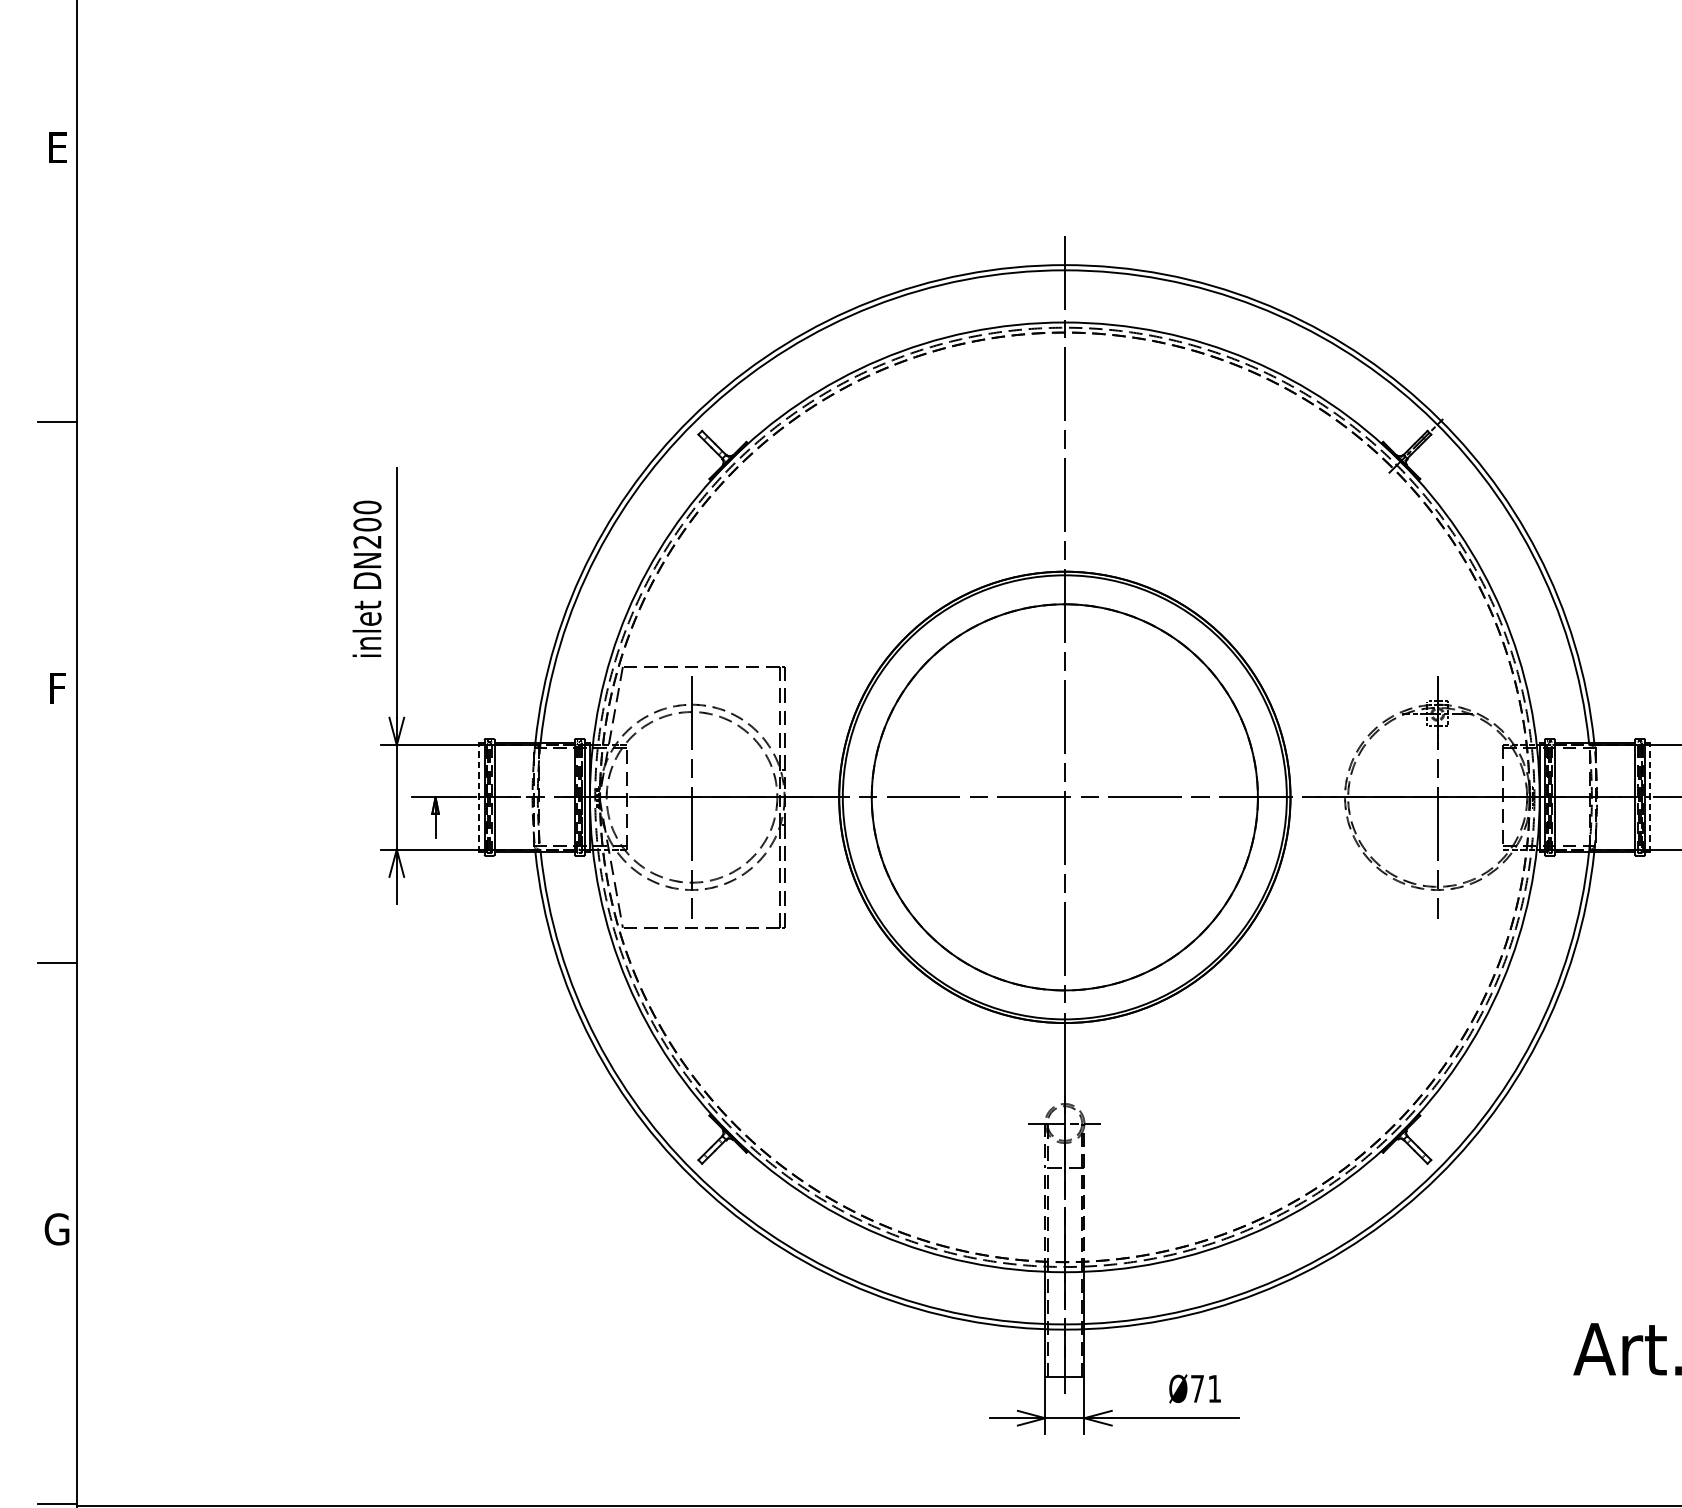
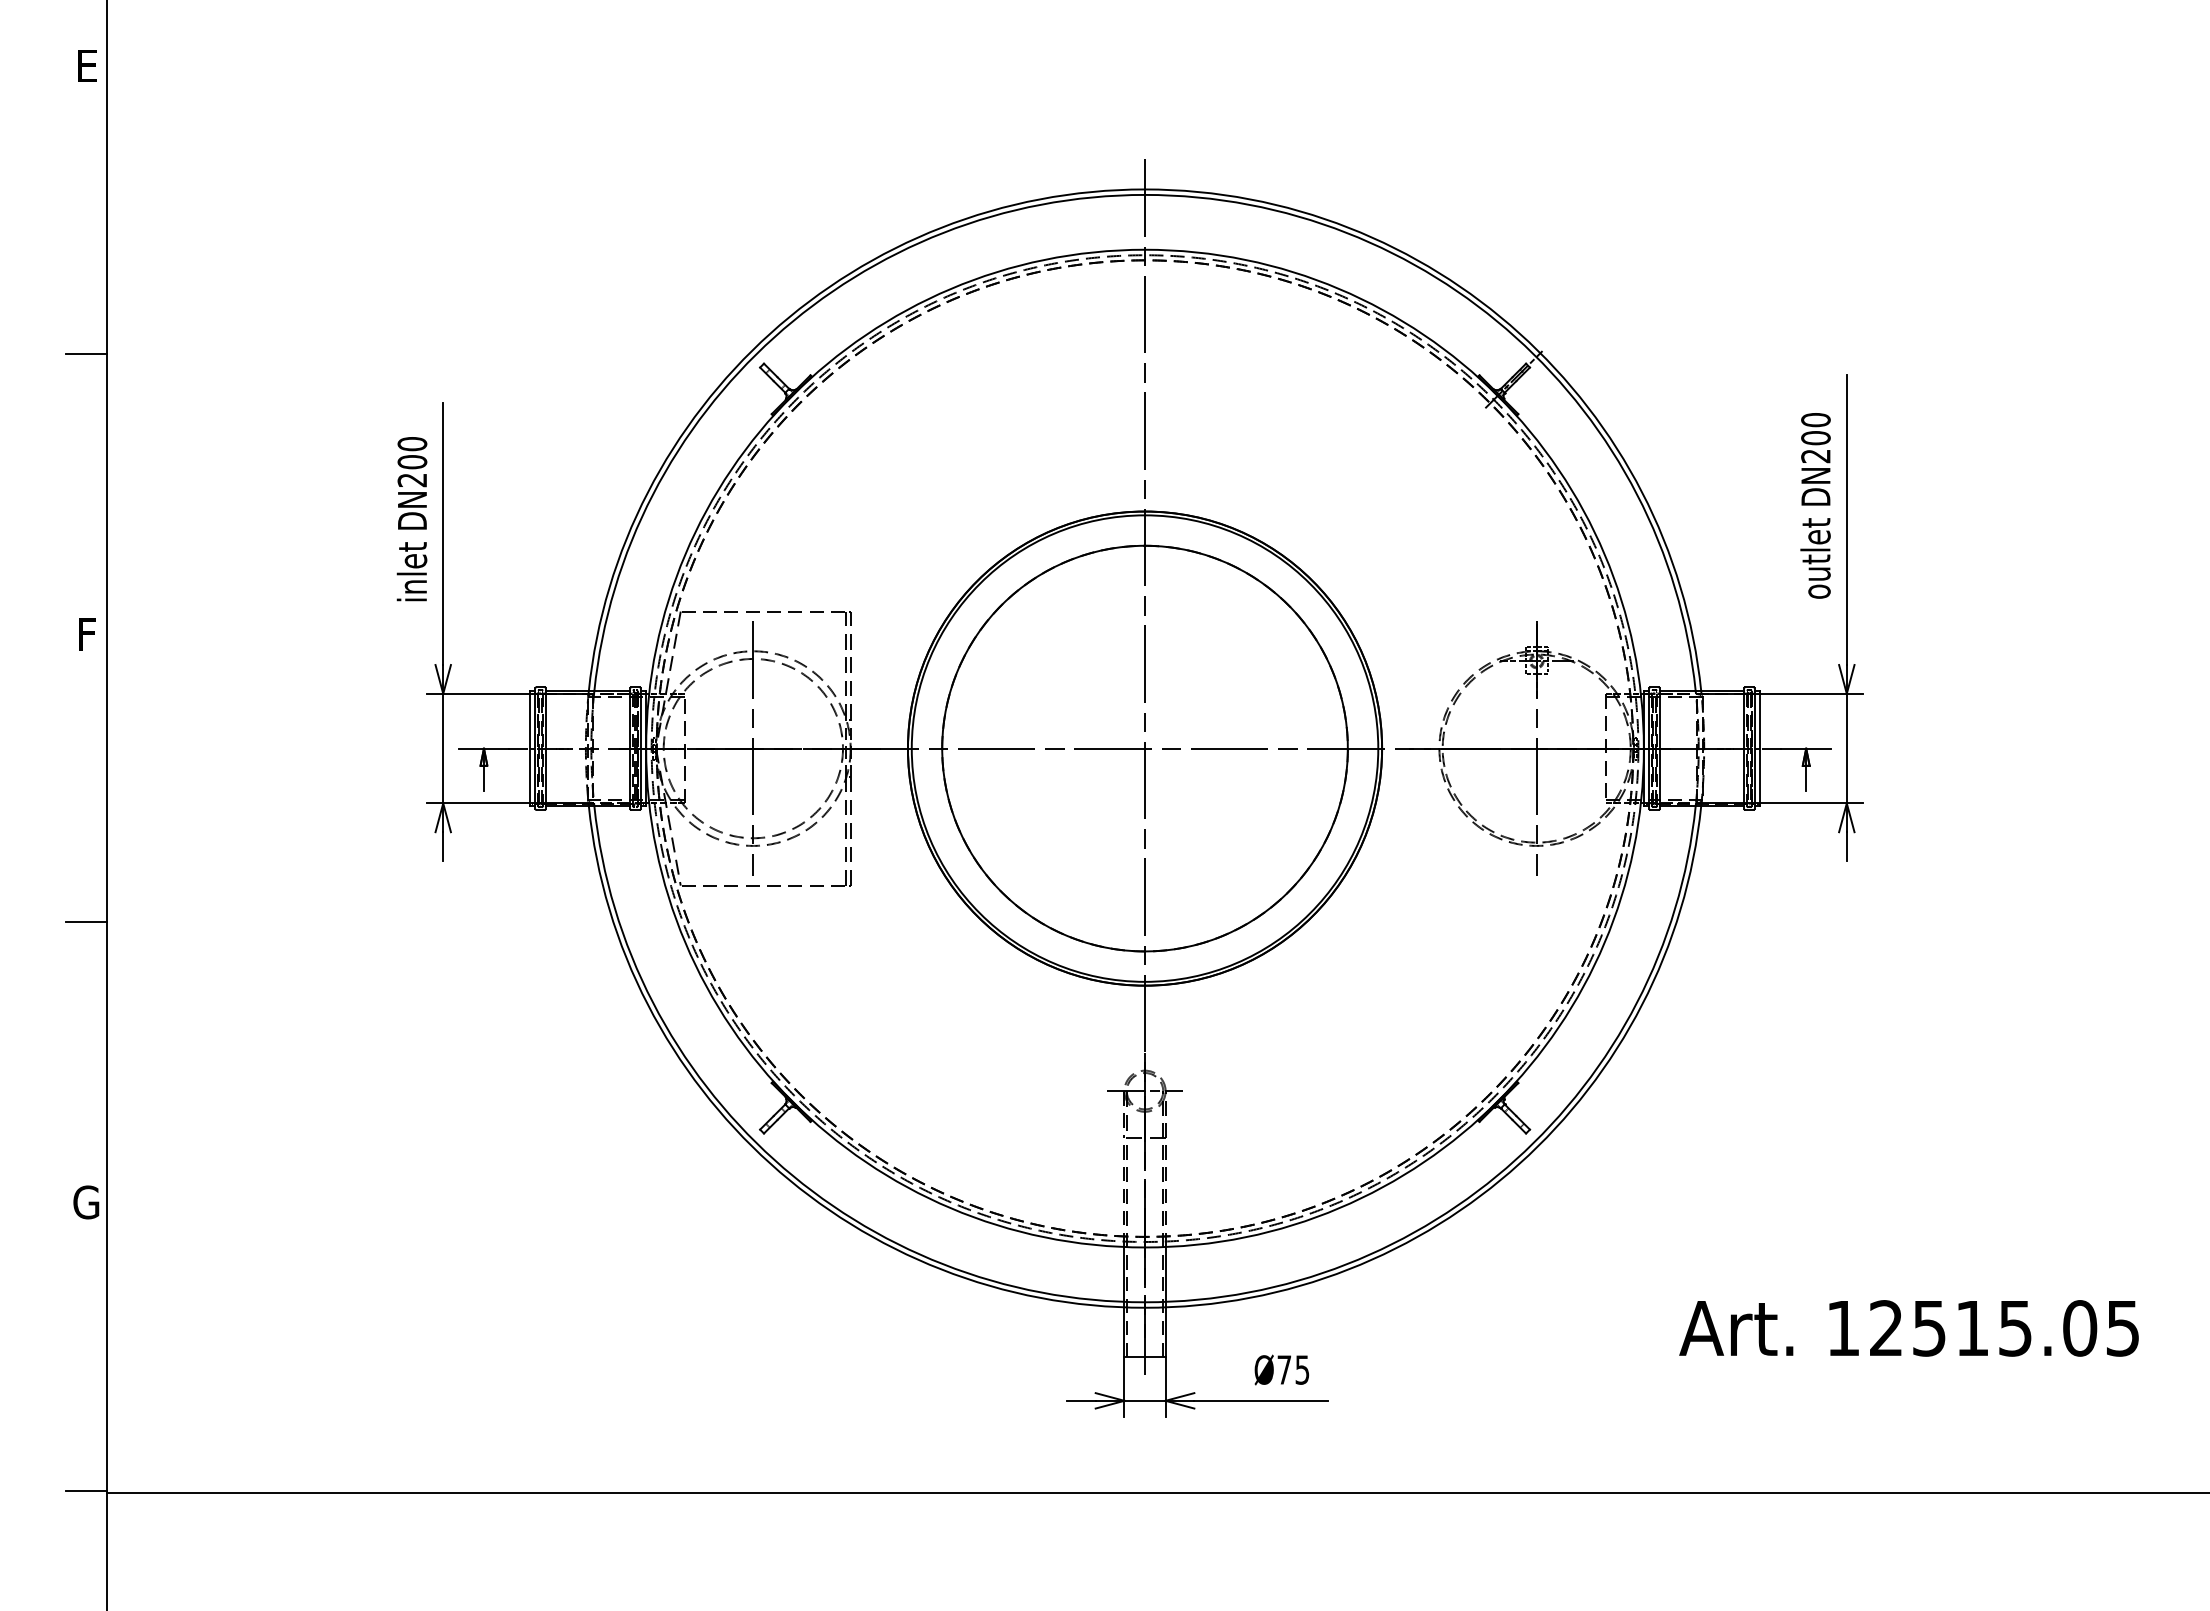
line: (478, 797) -> (529, 748), dashed -> solid
line: (1650, 797) -> (1760, 748), dashed -> solid
text: (1214, 1388) -> (1302, 1369), Ø71 -> Ø75

